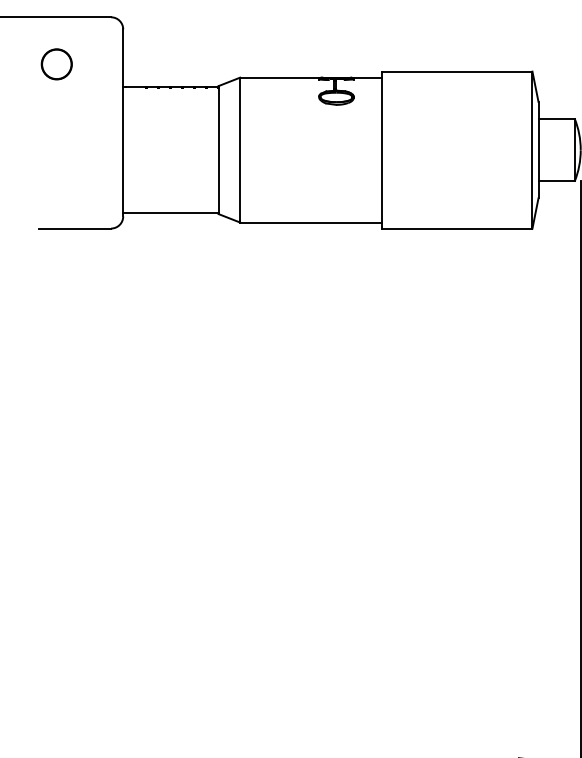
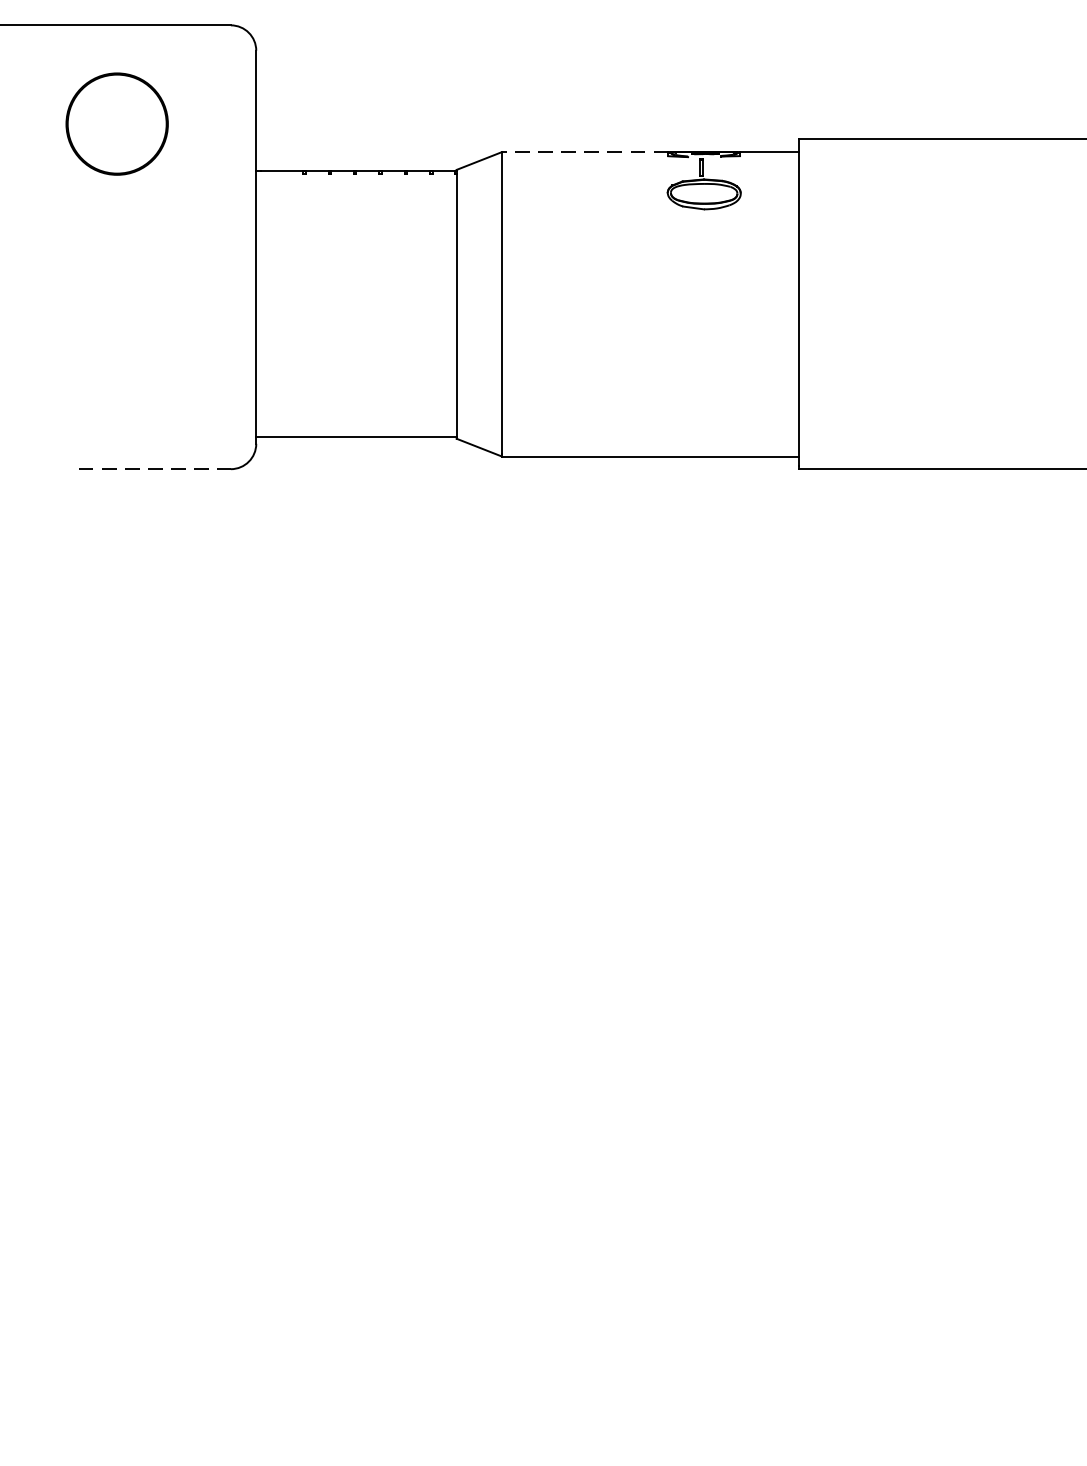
circle: (56, 64) -> (116, 124), size x1.6
line: (279, 77) -> (584, 151), solid -> dashed
line: (75, 228) -> (156, 469), solid -> dashed

